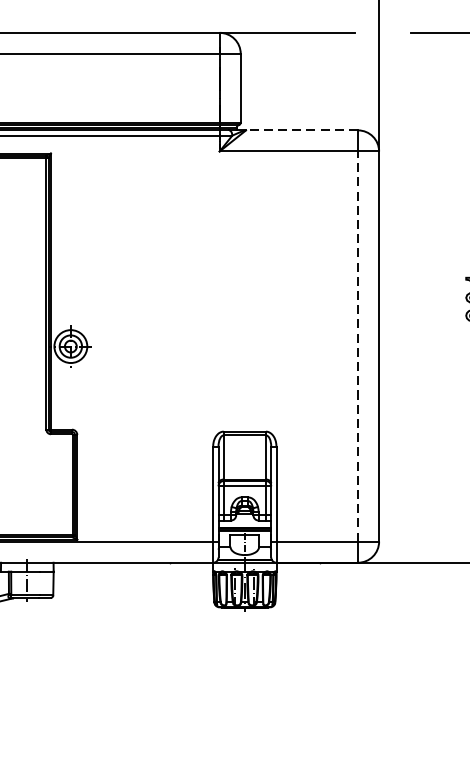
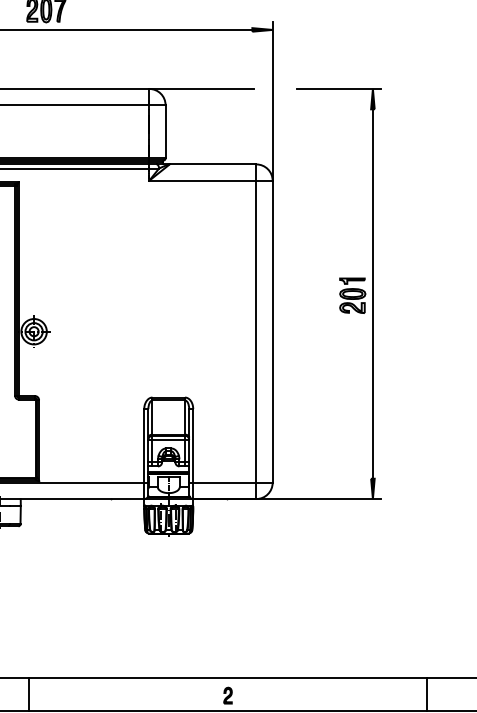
line: (301, 130) -> (212, 164), dashed -> solid
line: (358, 346) -> (256, 331), dashed -> solid

